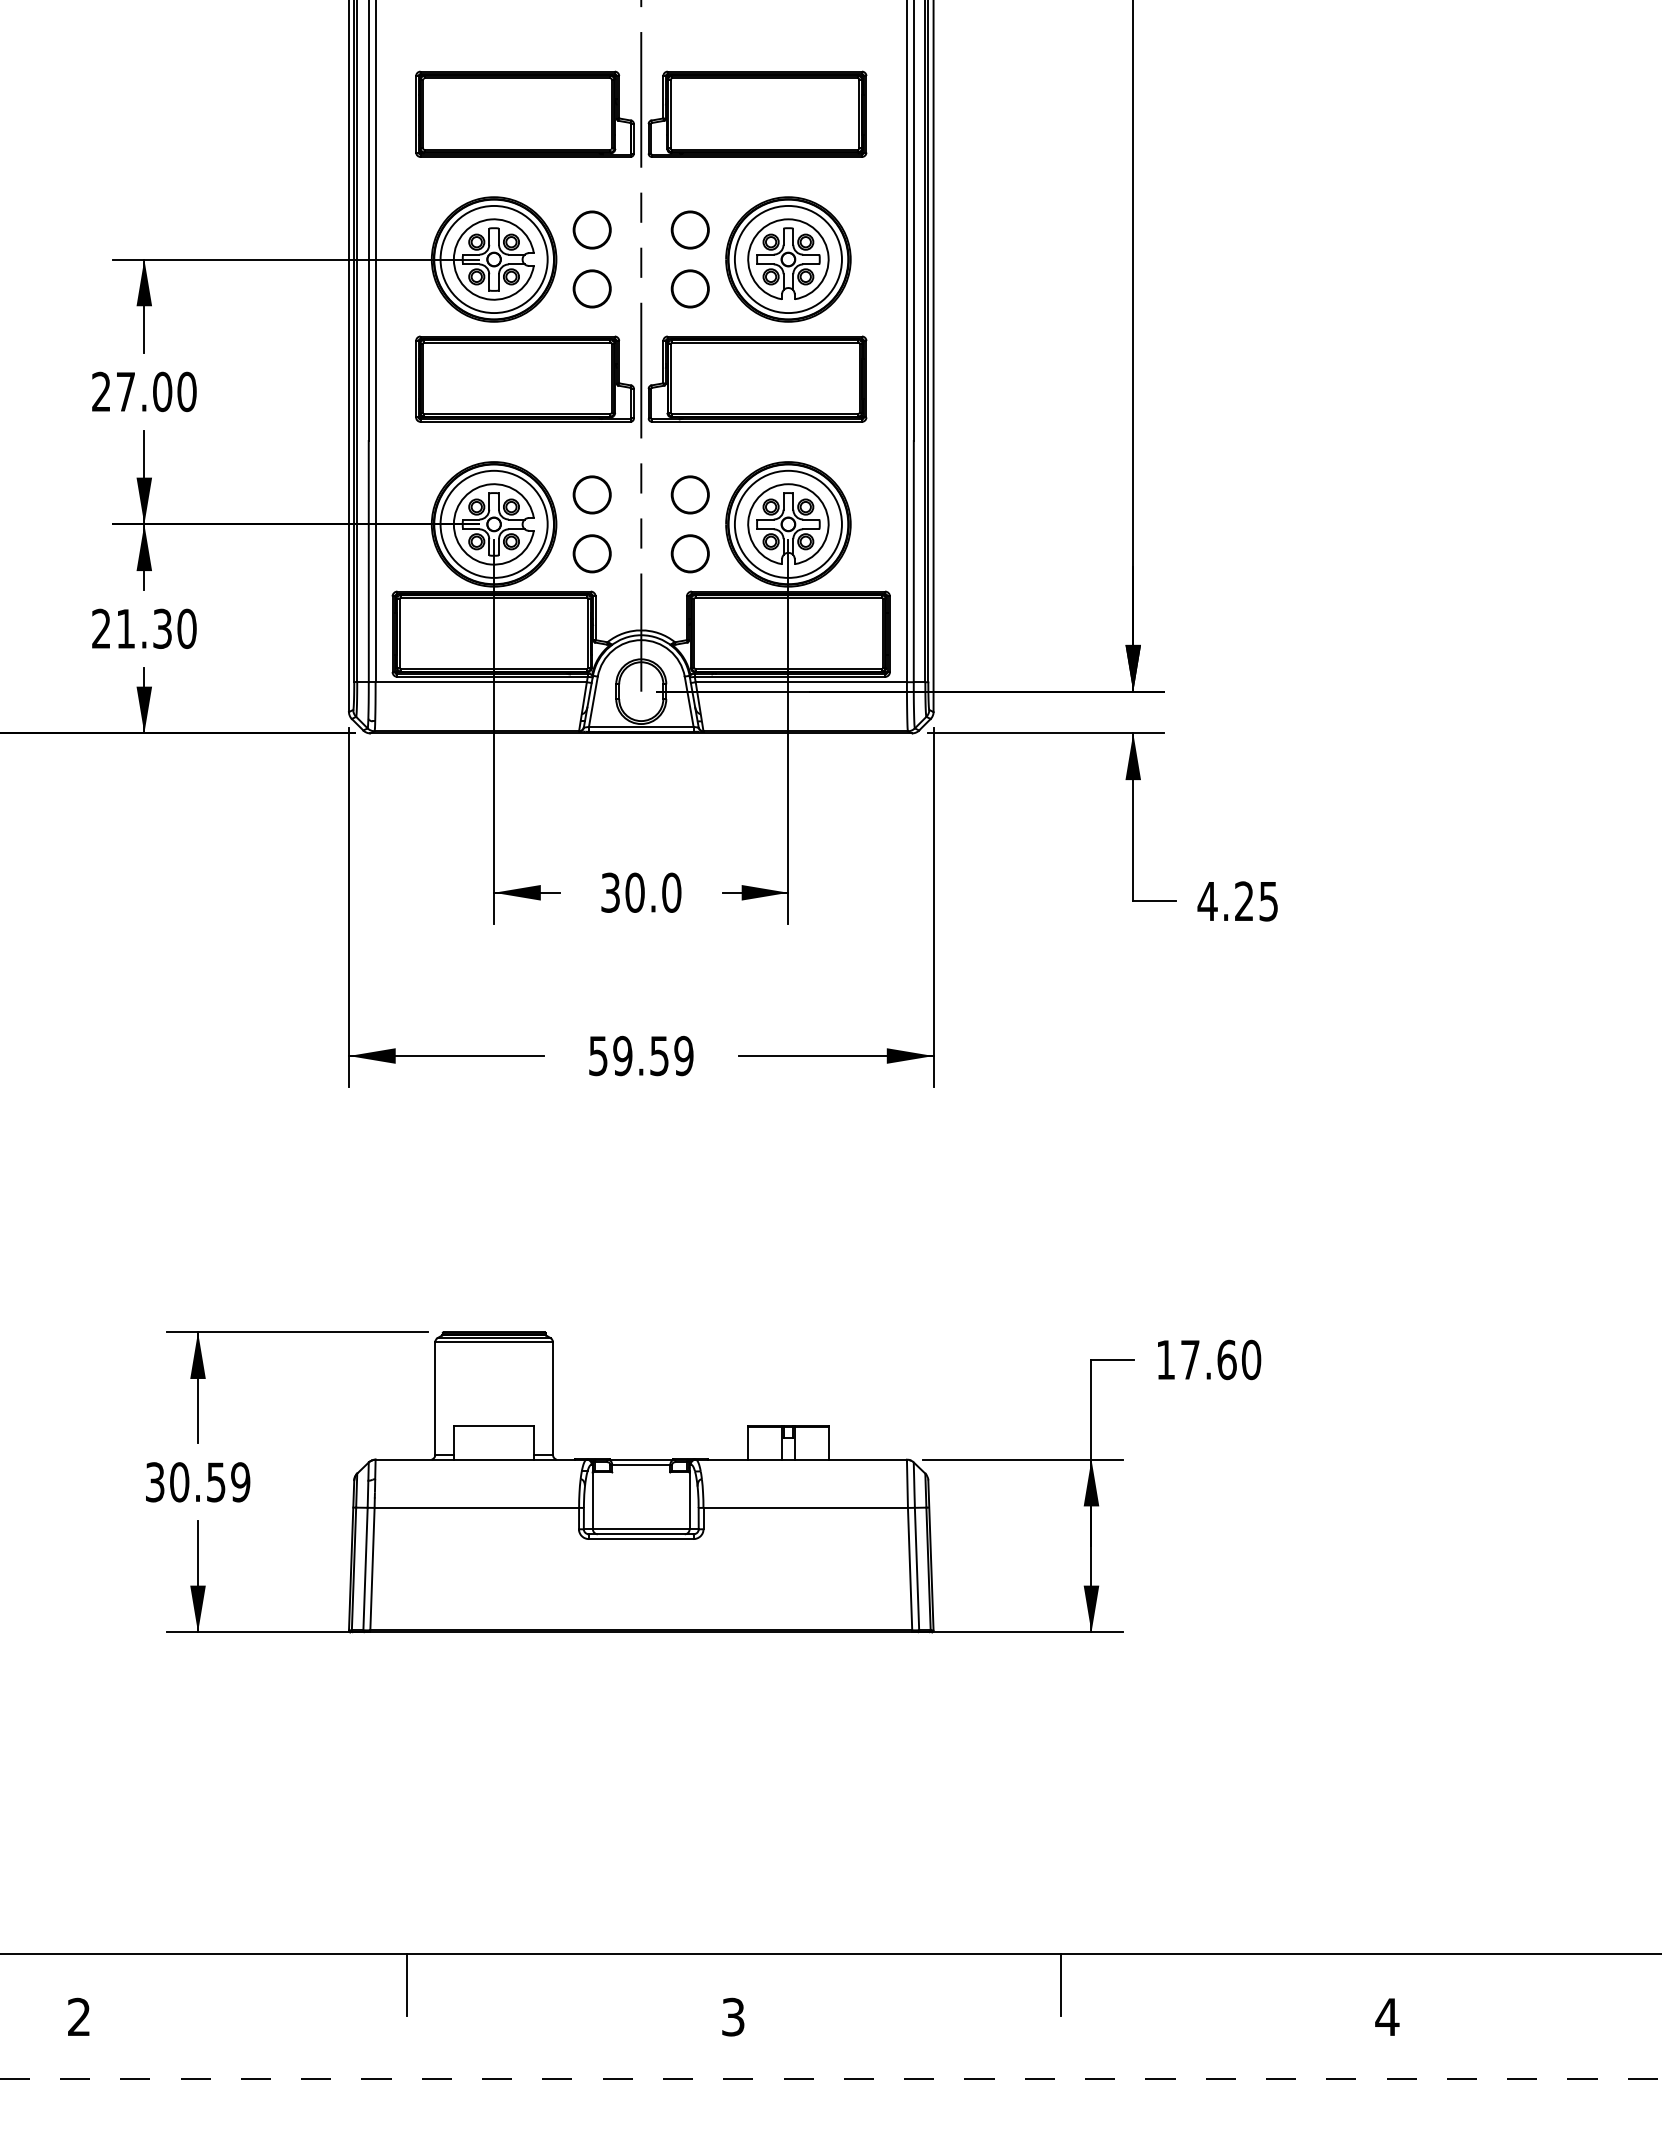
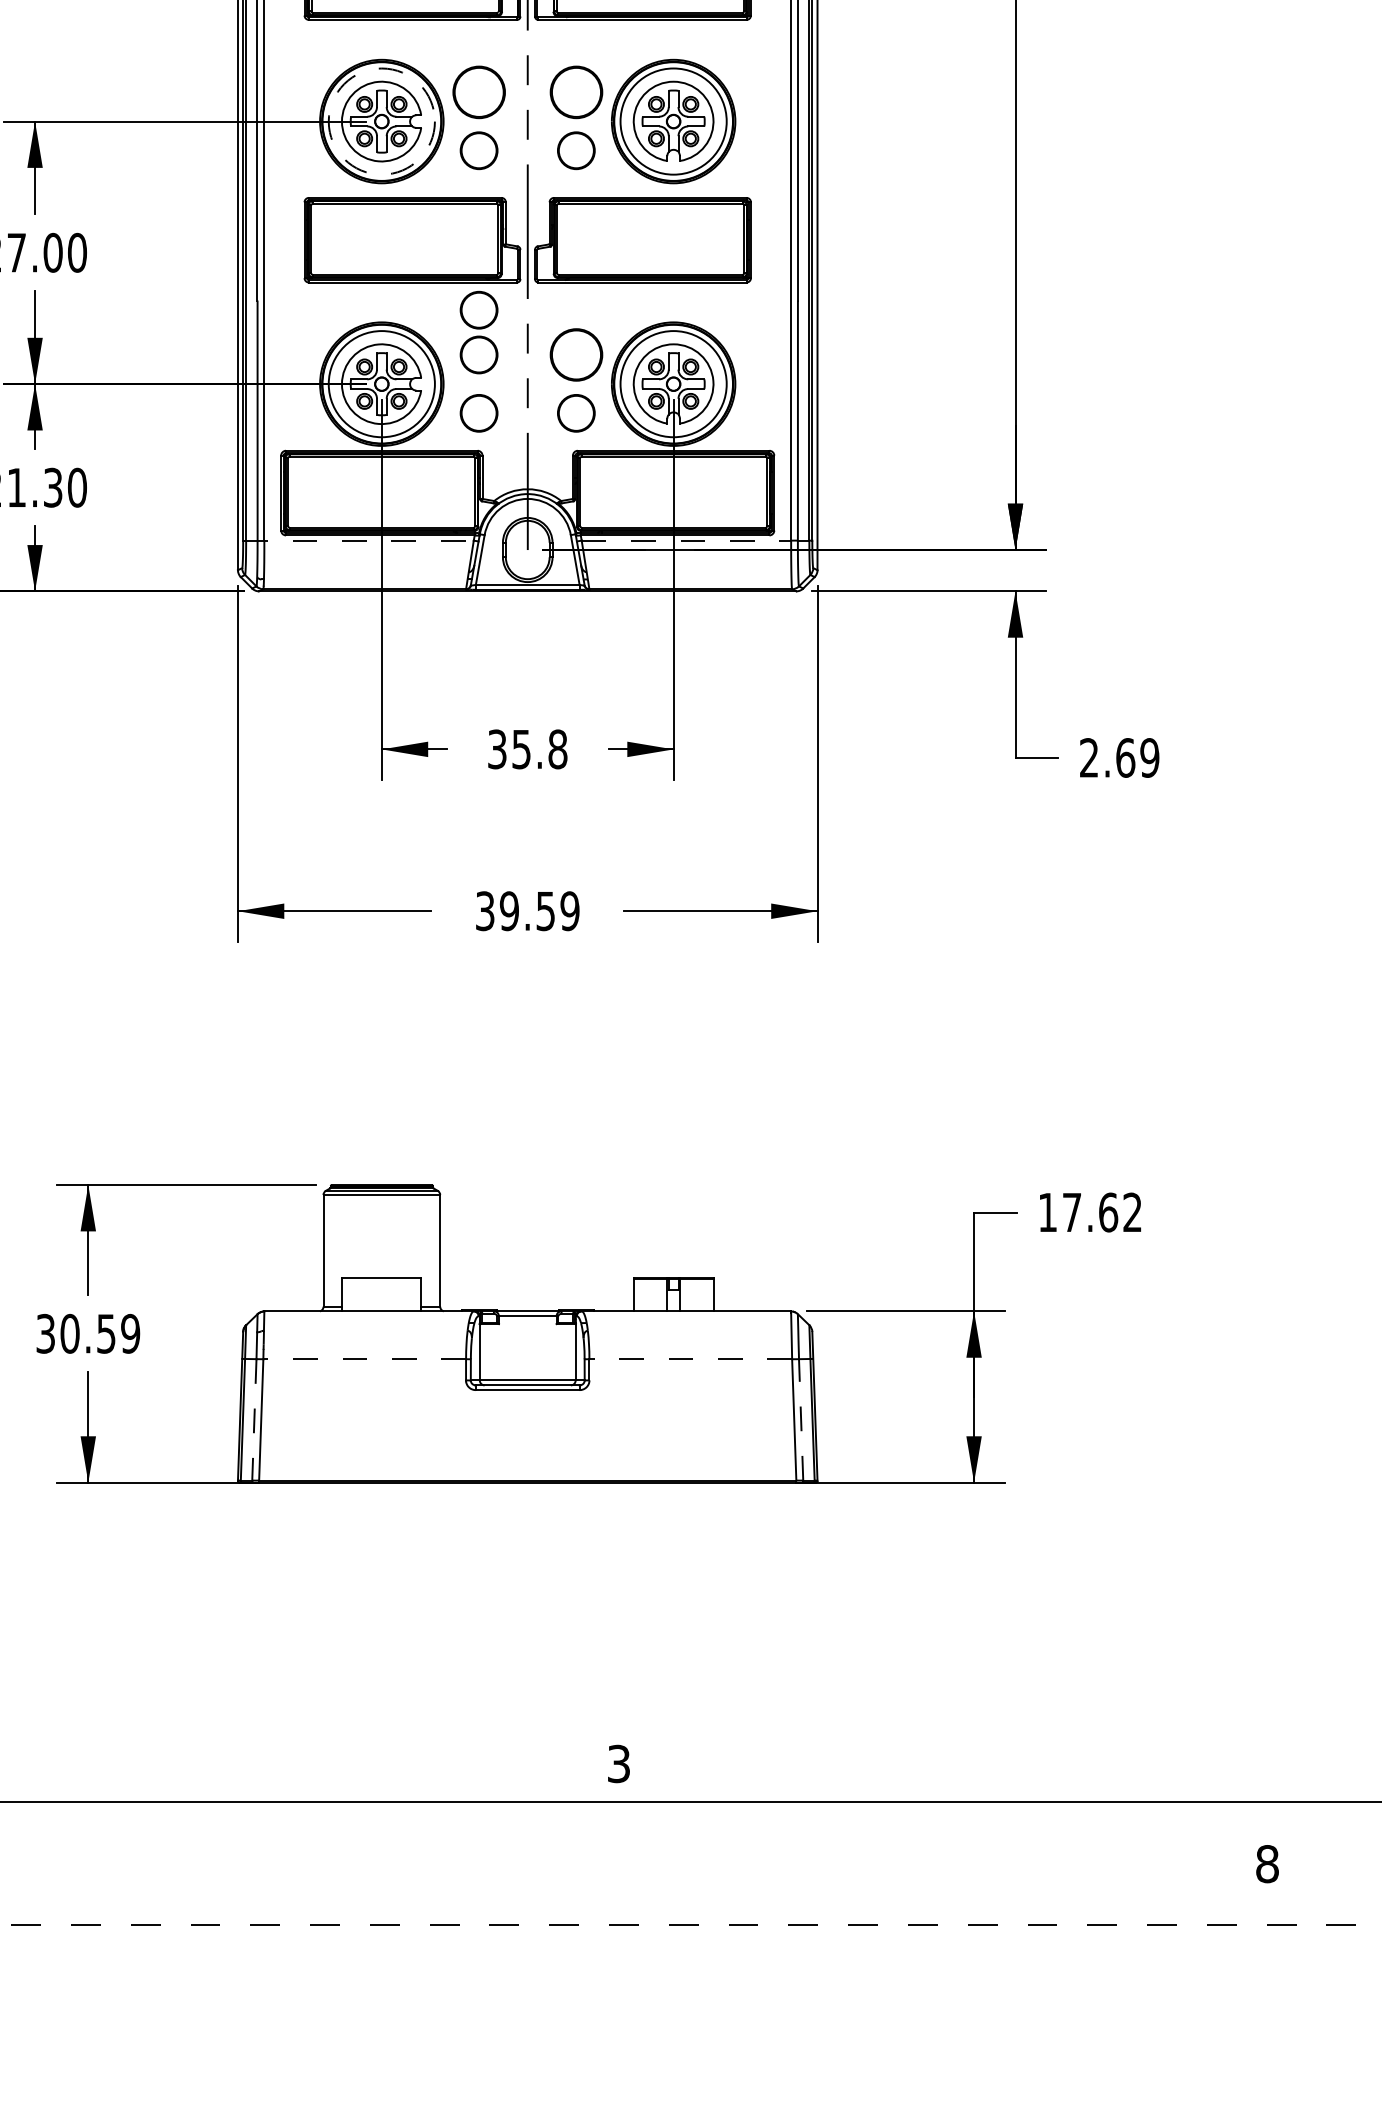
circle: (591, 229) -> (478, 91), size x1.4
circle: (689, 229) -> (575, 91), size x1.4
circle: (493, 259) -> (381, 121), solid -> dashed
circle: (591, 449) -> (478, 309), added
circle: (689, 494) -> (575, 354), size x1.4
line: (471, 682) -> (359, 540), solid -> dashed
line: (801, 682) -> (686, 540), solid -> dashed
text: (653, 892) -> (539, 749), 30.0 -> 35.8
text: (1237, 901) -> (1118, 758), 4.25 -> 2.69
text: (598, 1055) -> (485, 910), 59.59 -> 39.59
text: (1251, 1359) -> (1132, 1212), 17.60 -> 17.62
line: (476, 1507) -> (364, 1358), solid -> dashed
line: (805, 1507) -> (690, 1358), solid -> dashed
line: (917, 1568) -> (801, 1419), solid -> dashed
line: (365, 1569) -> (254, 1420), solid -> dashed
line: (407, 1985) -> (295, 1832), removed
line: (1061, 1985) -> (944, 1832), removed
text: (733, 2016) -> (619, 1763), moved
text: (1387, 2016) -> (1267, 1863), 4 -> 8

